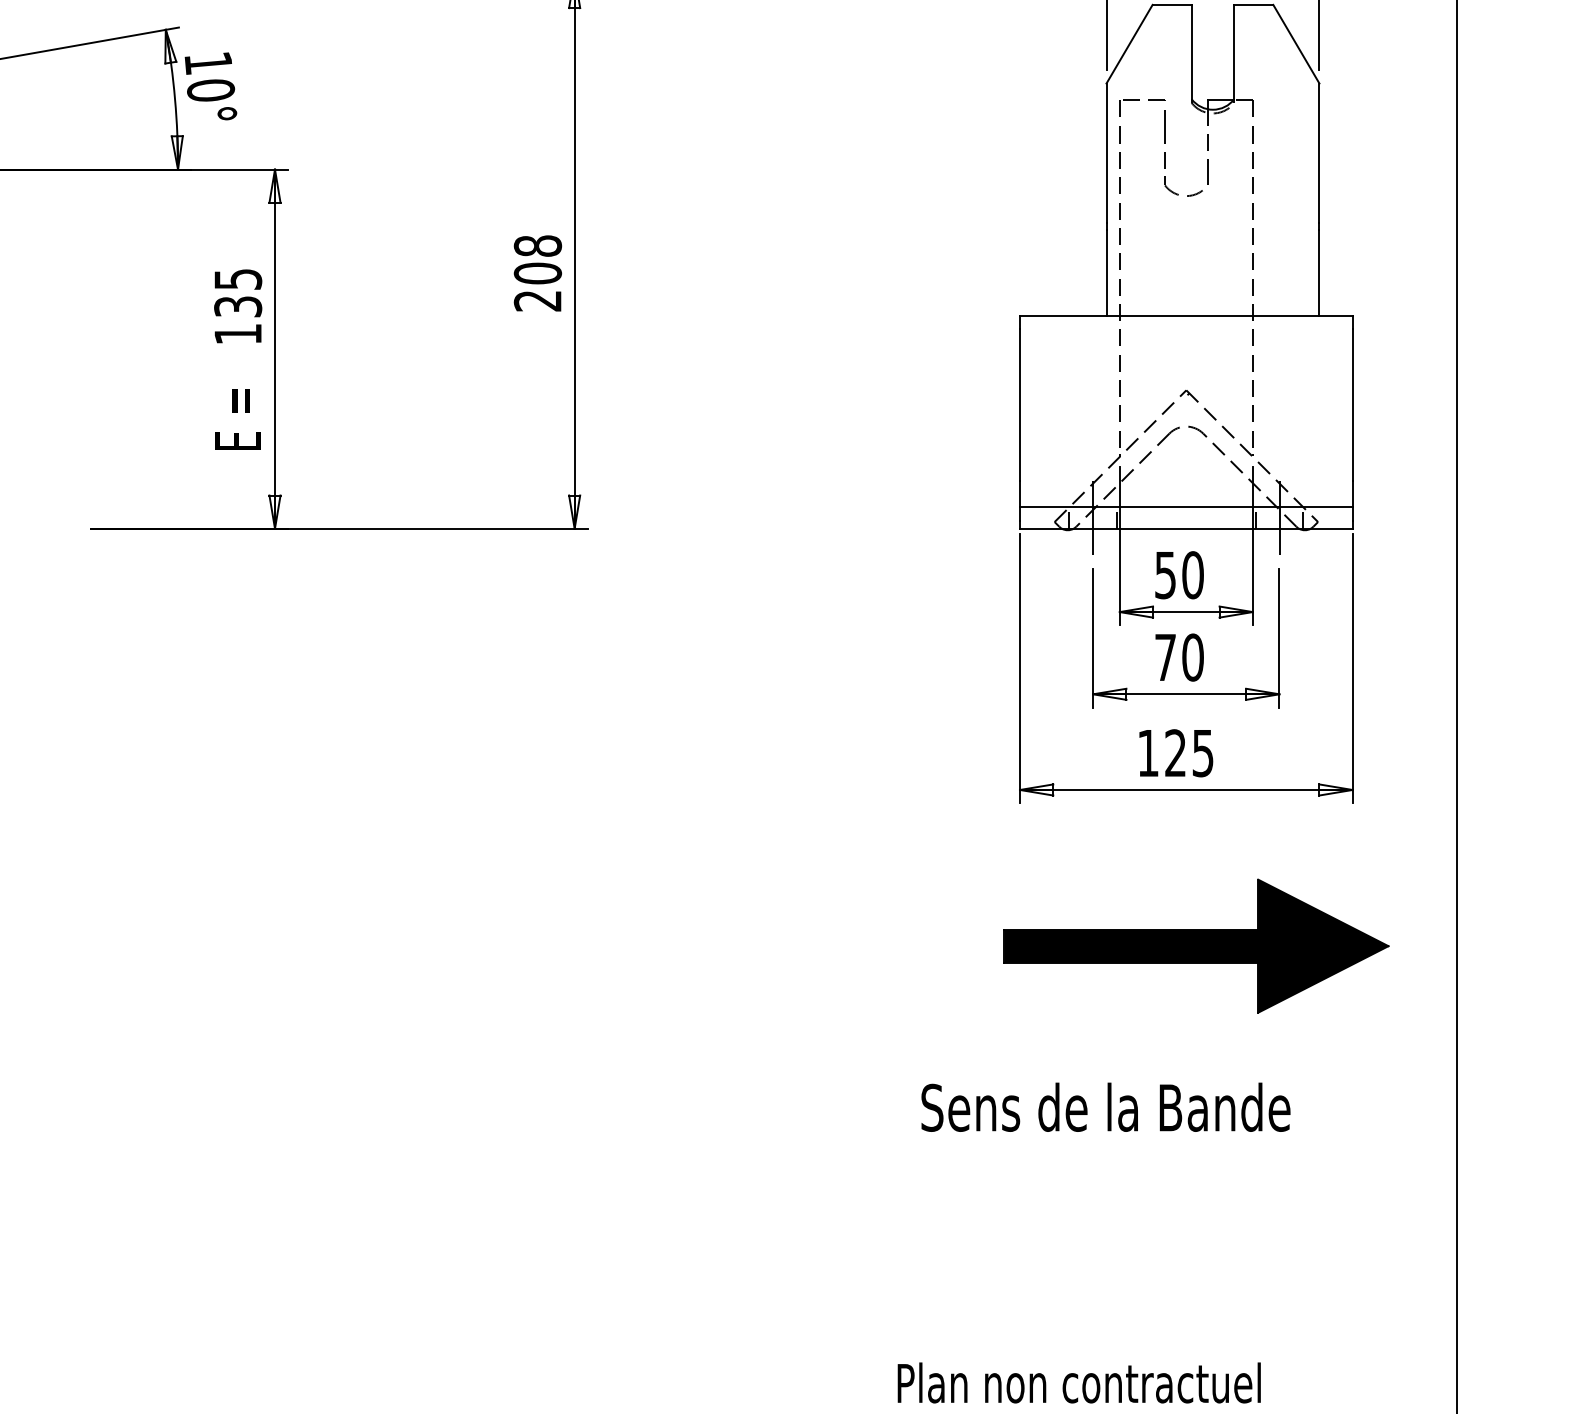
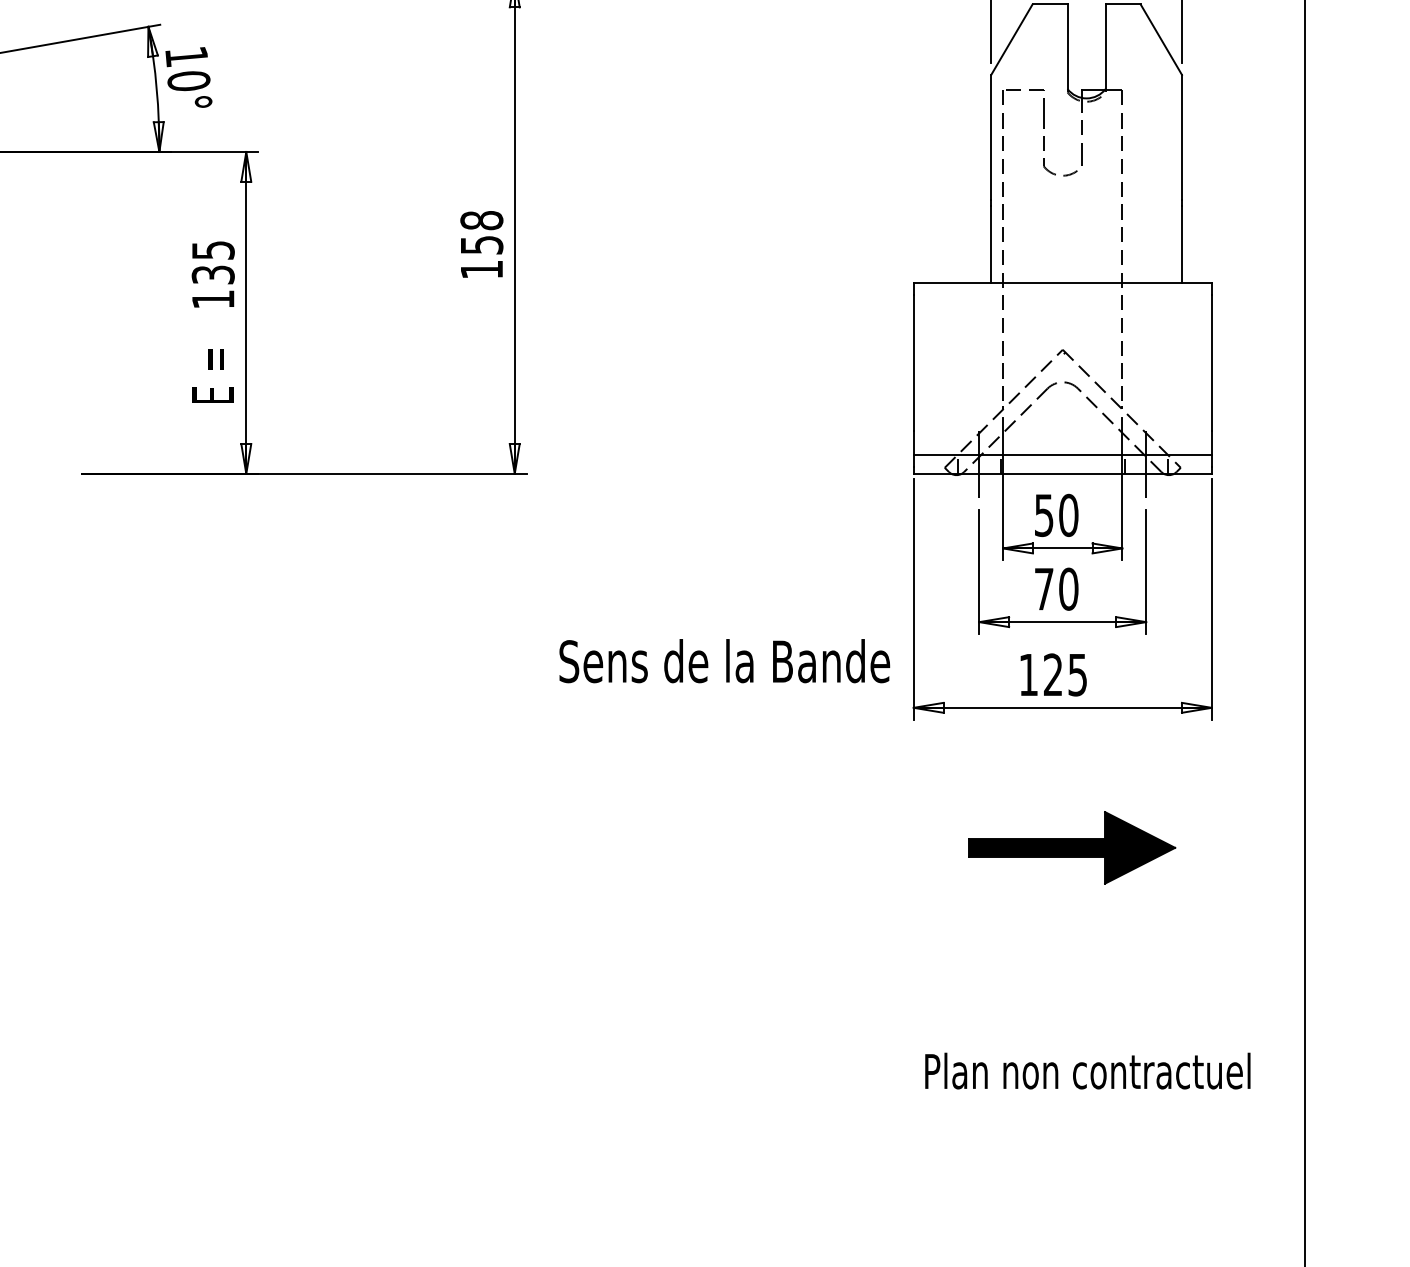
text: (537, 287) -> (481, 257), 208 -> 158
part: (1196, 945) -> (1071, 847), size x0.6
text: (1105, 1107) -> (724, 661), moved
text: (1078, 1382) -> (1087, 1070), moved

